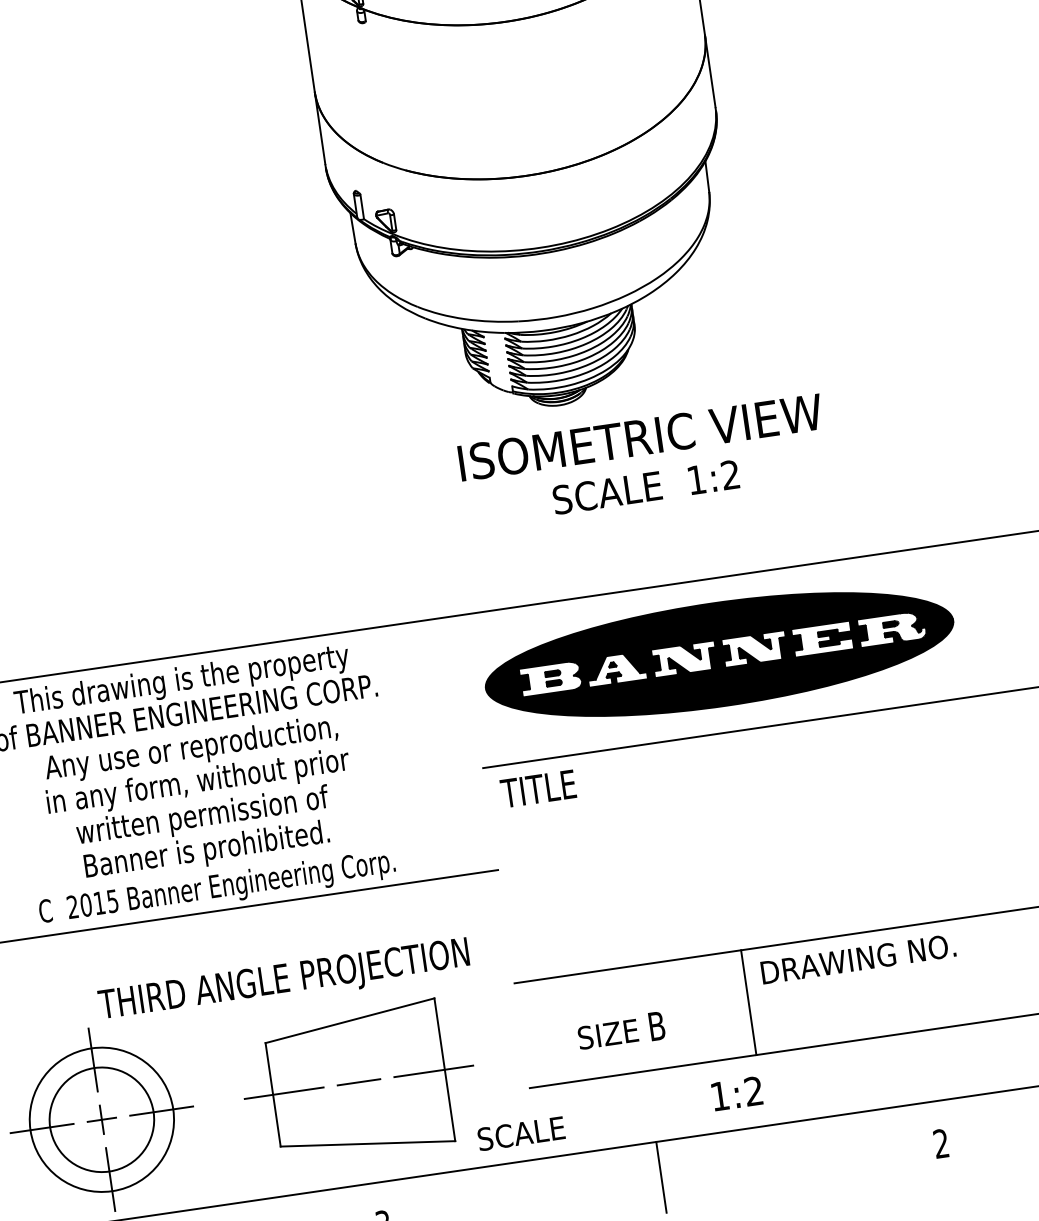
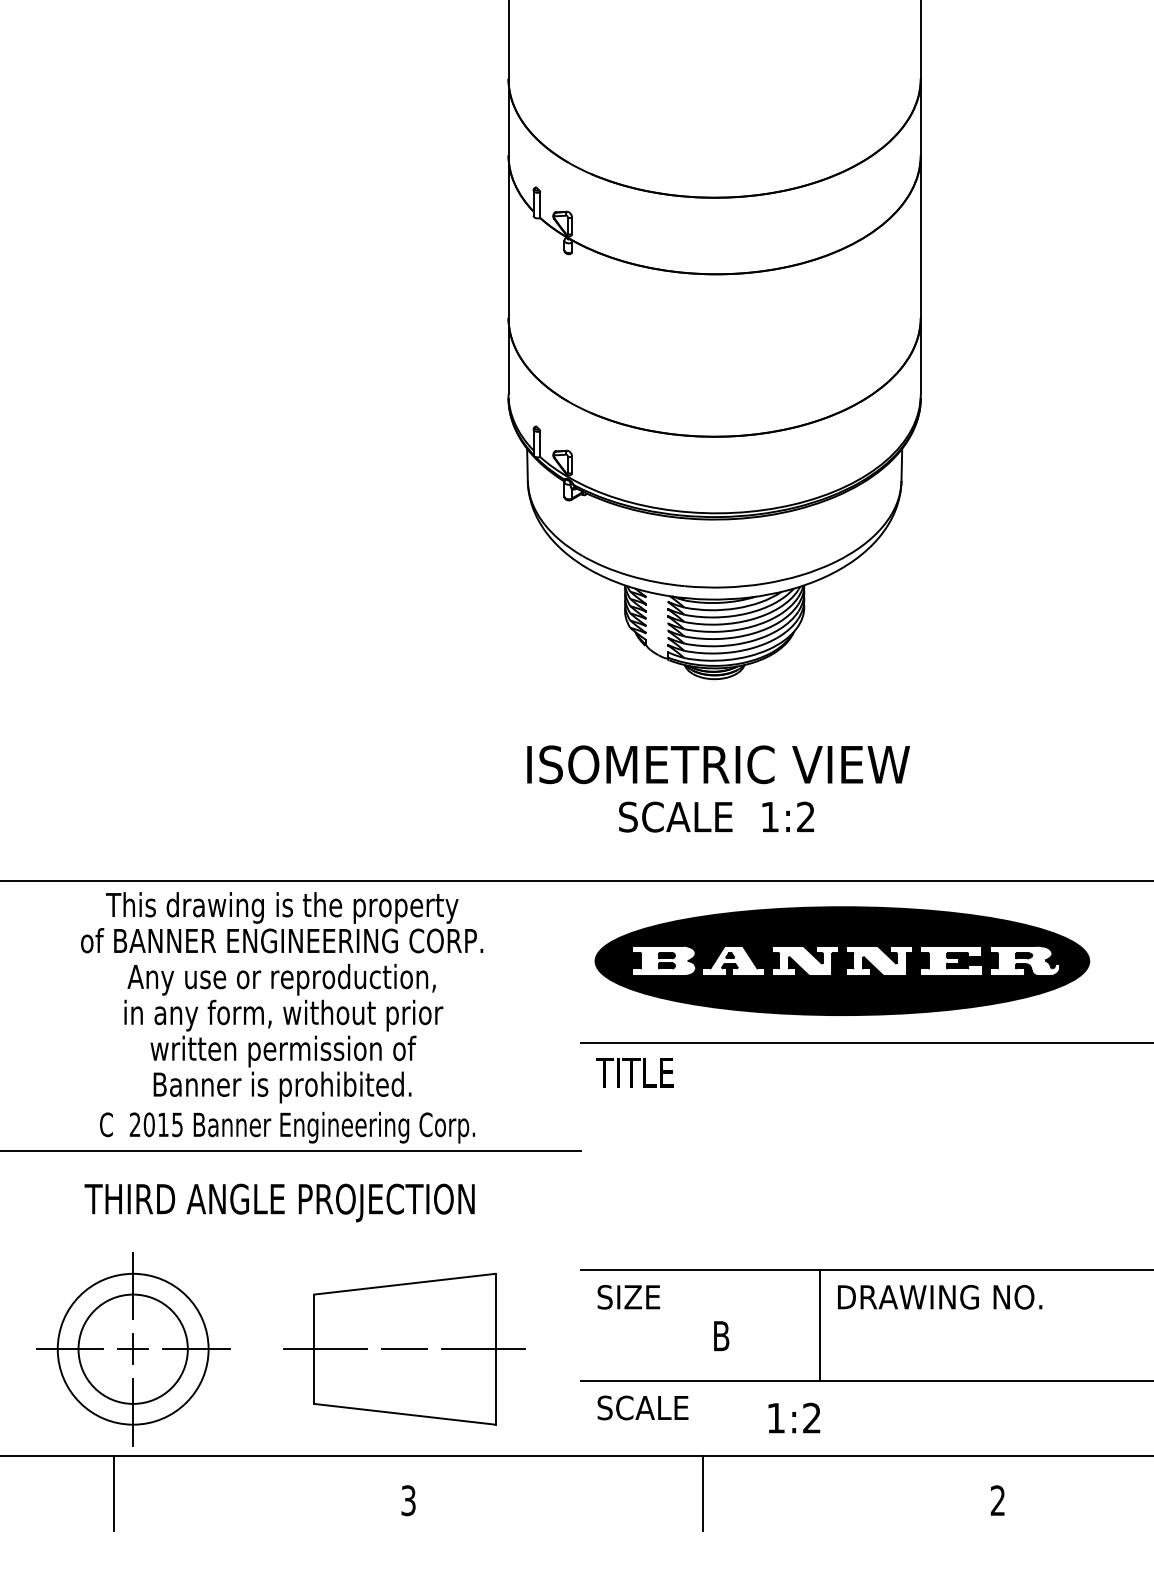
text: (643, 460) -> (718, 788), moved
text: (284, 981) -> (279, 1202), moved
text: (607, 1034) -> (628, 1297), moved
text: (520, 1133) -> (642, 1407), moved

